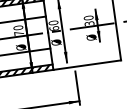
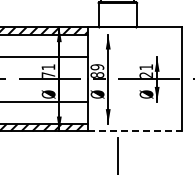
text: (89, 20) -> (146, 70), 30 -> 21
text: (53, 25) -> (97, 70), 60 -> 89
text: (18, 28) -> (48, 67), 70 -> 71
line: (87, 65) -> (135, 131), solid -> dashed

